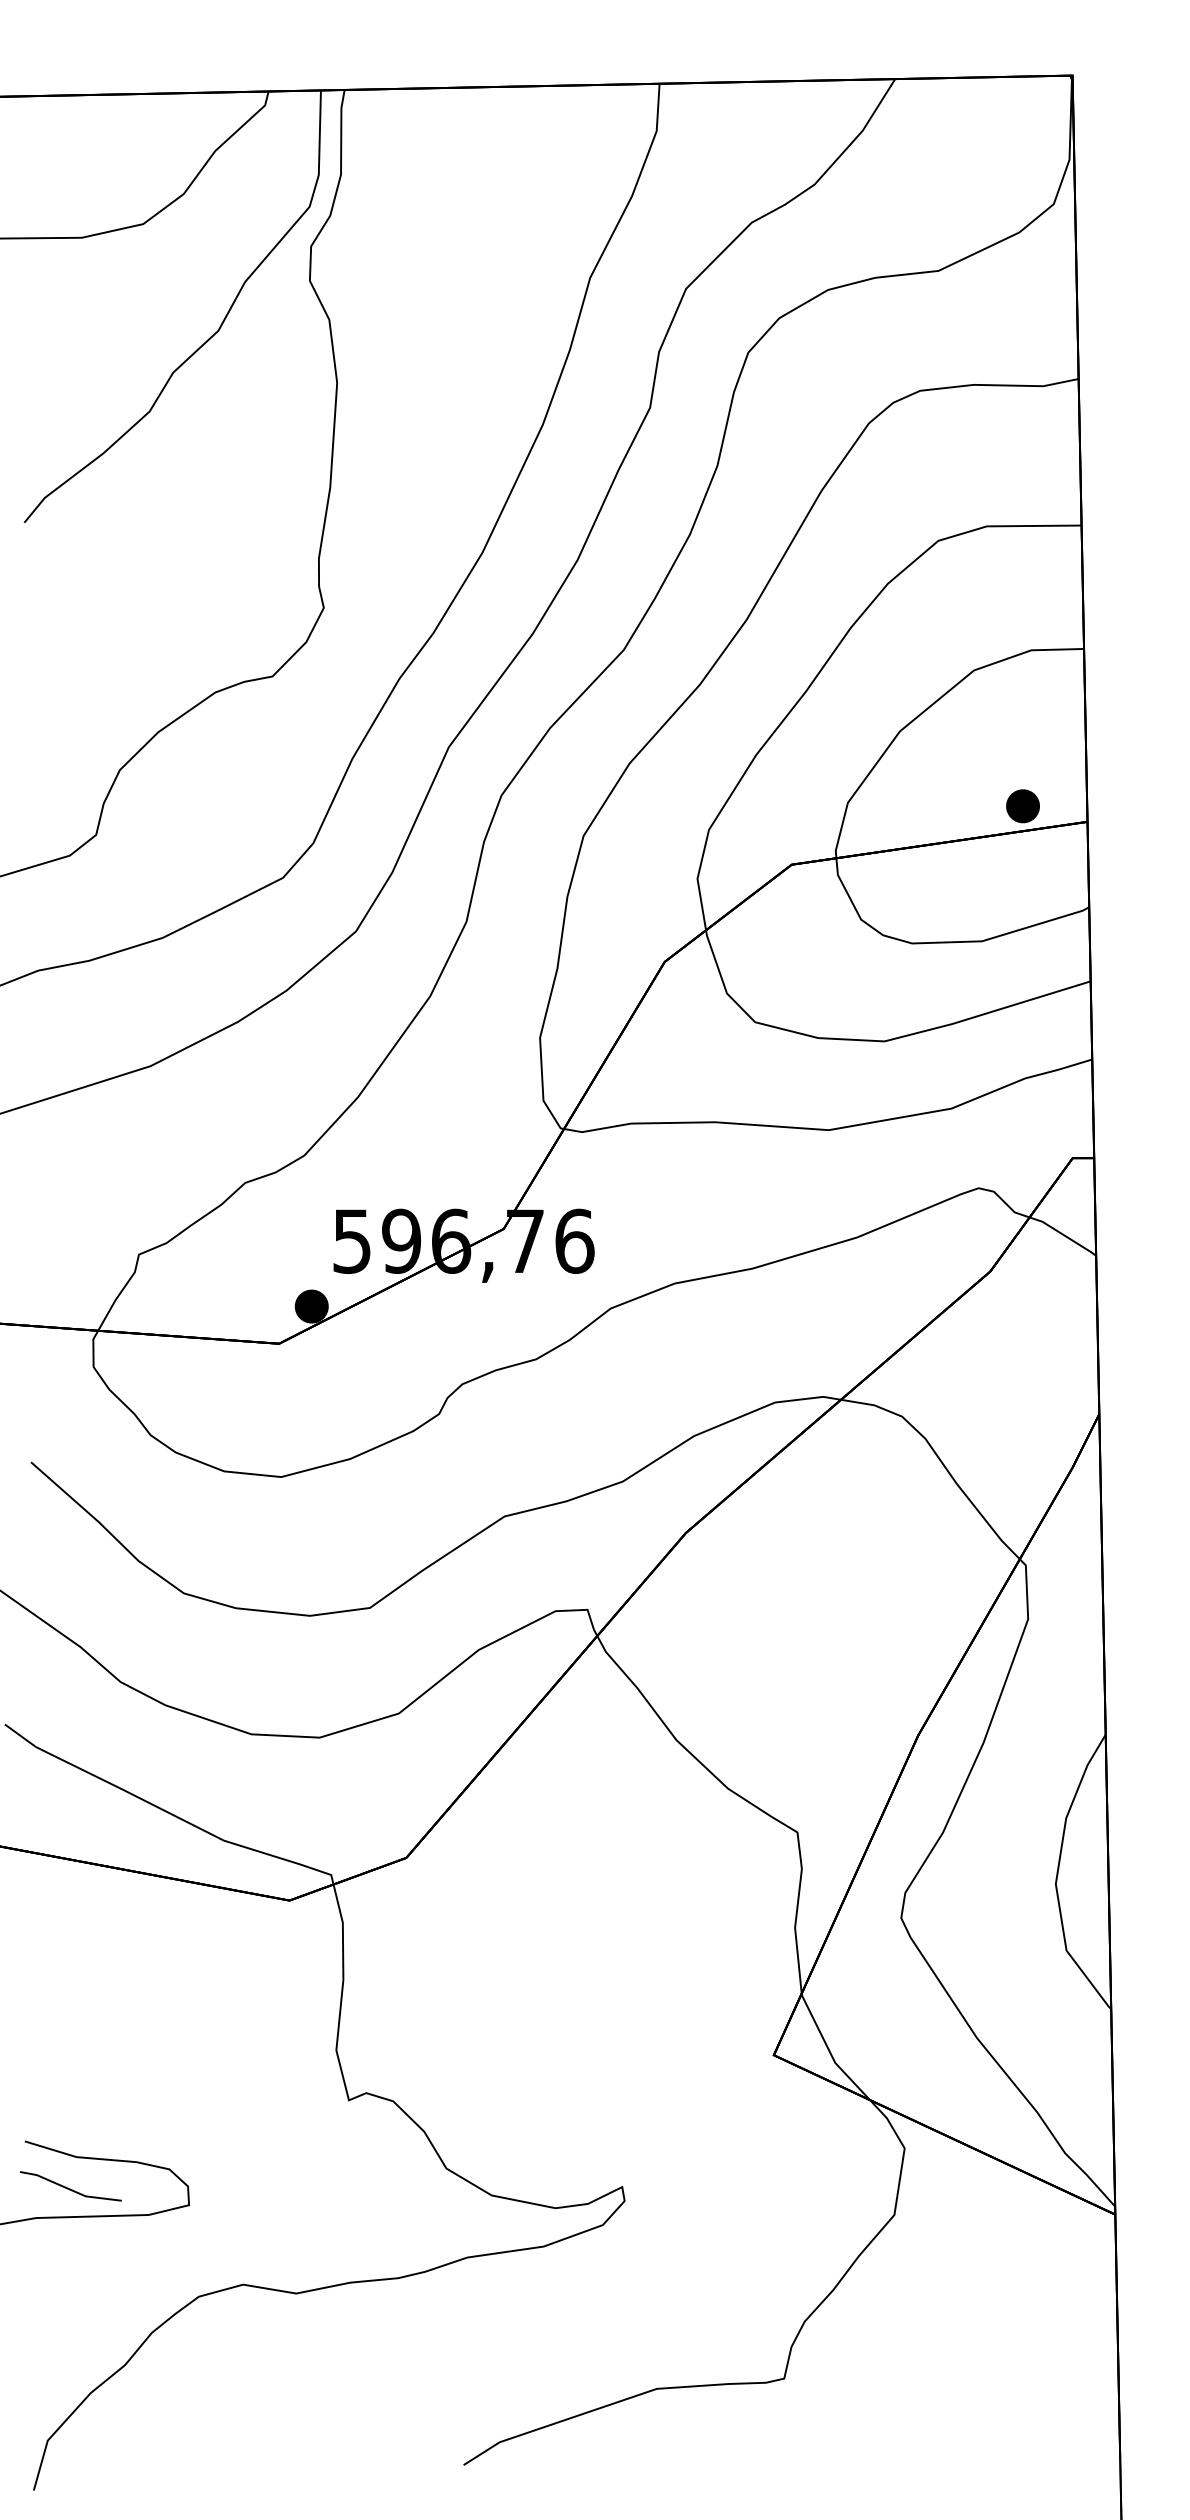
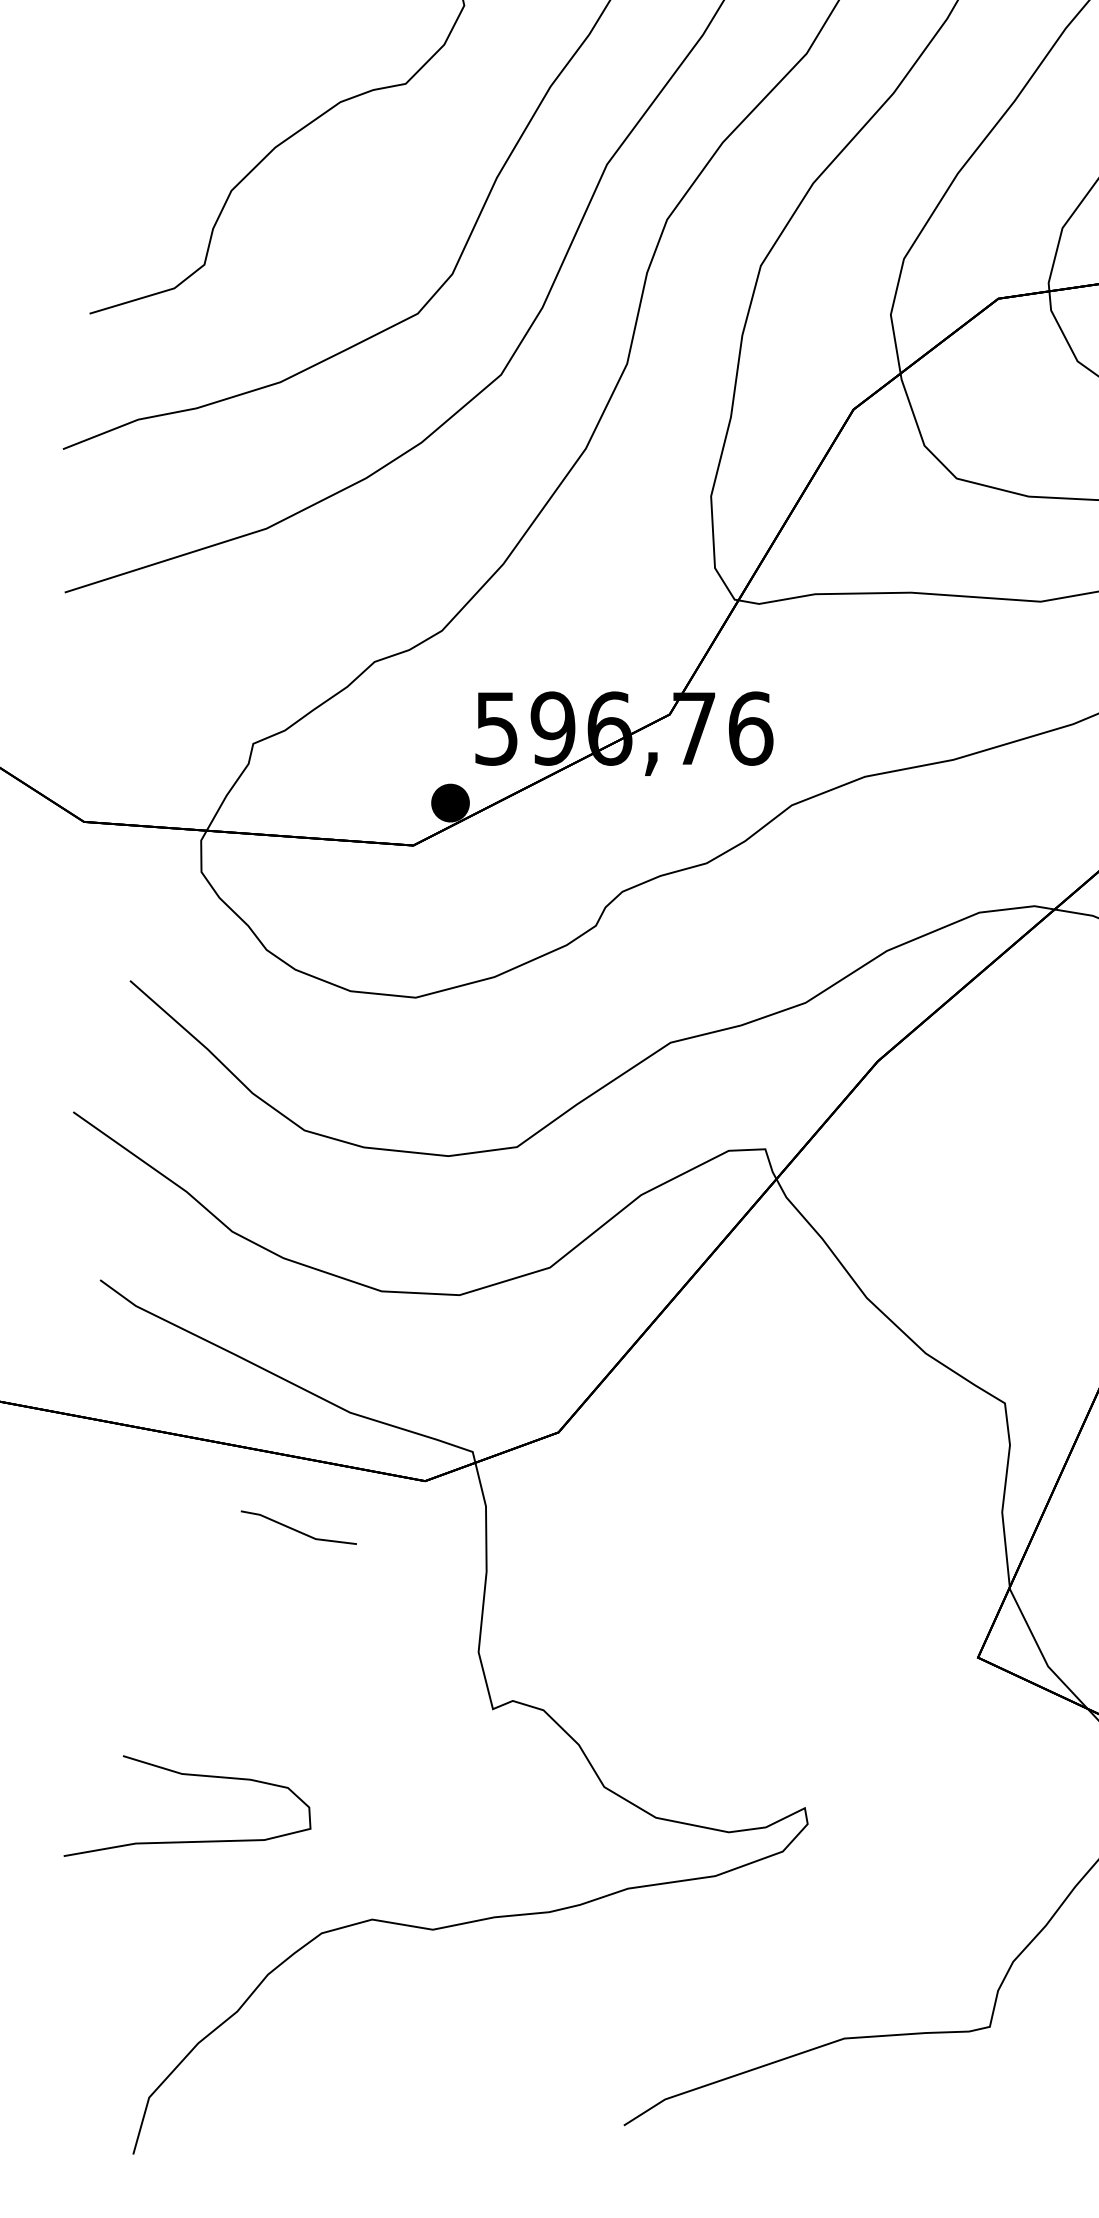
line: (70, 2188) -> (298, 1530), moved

